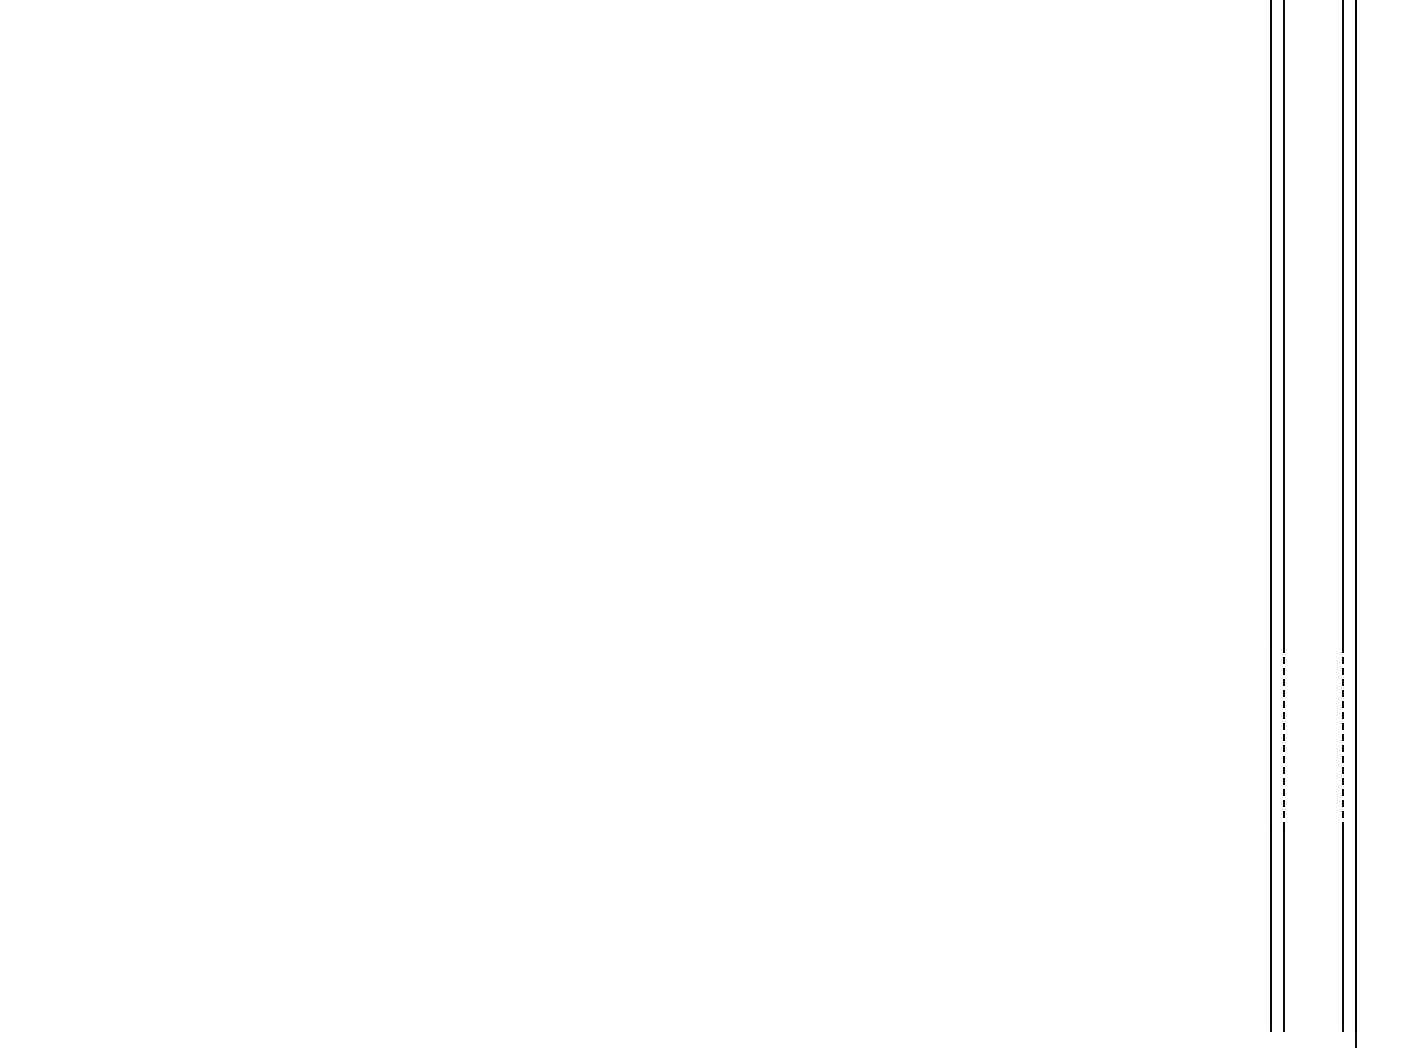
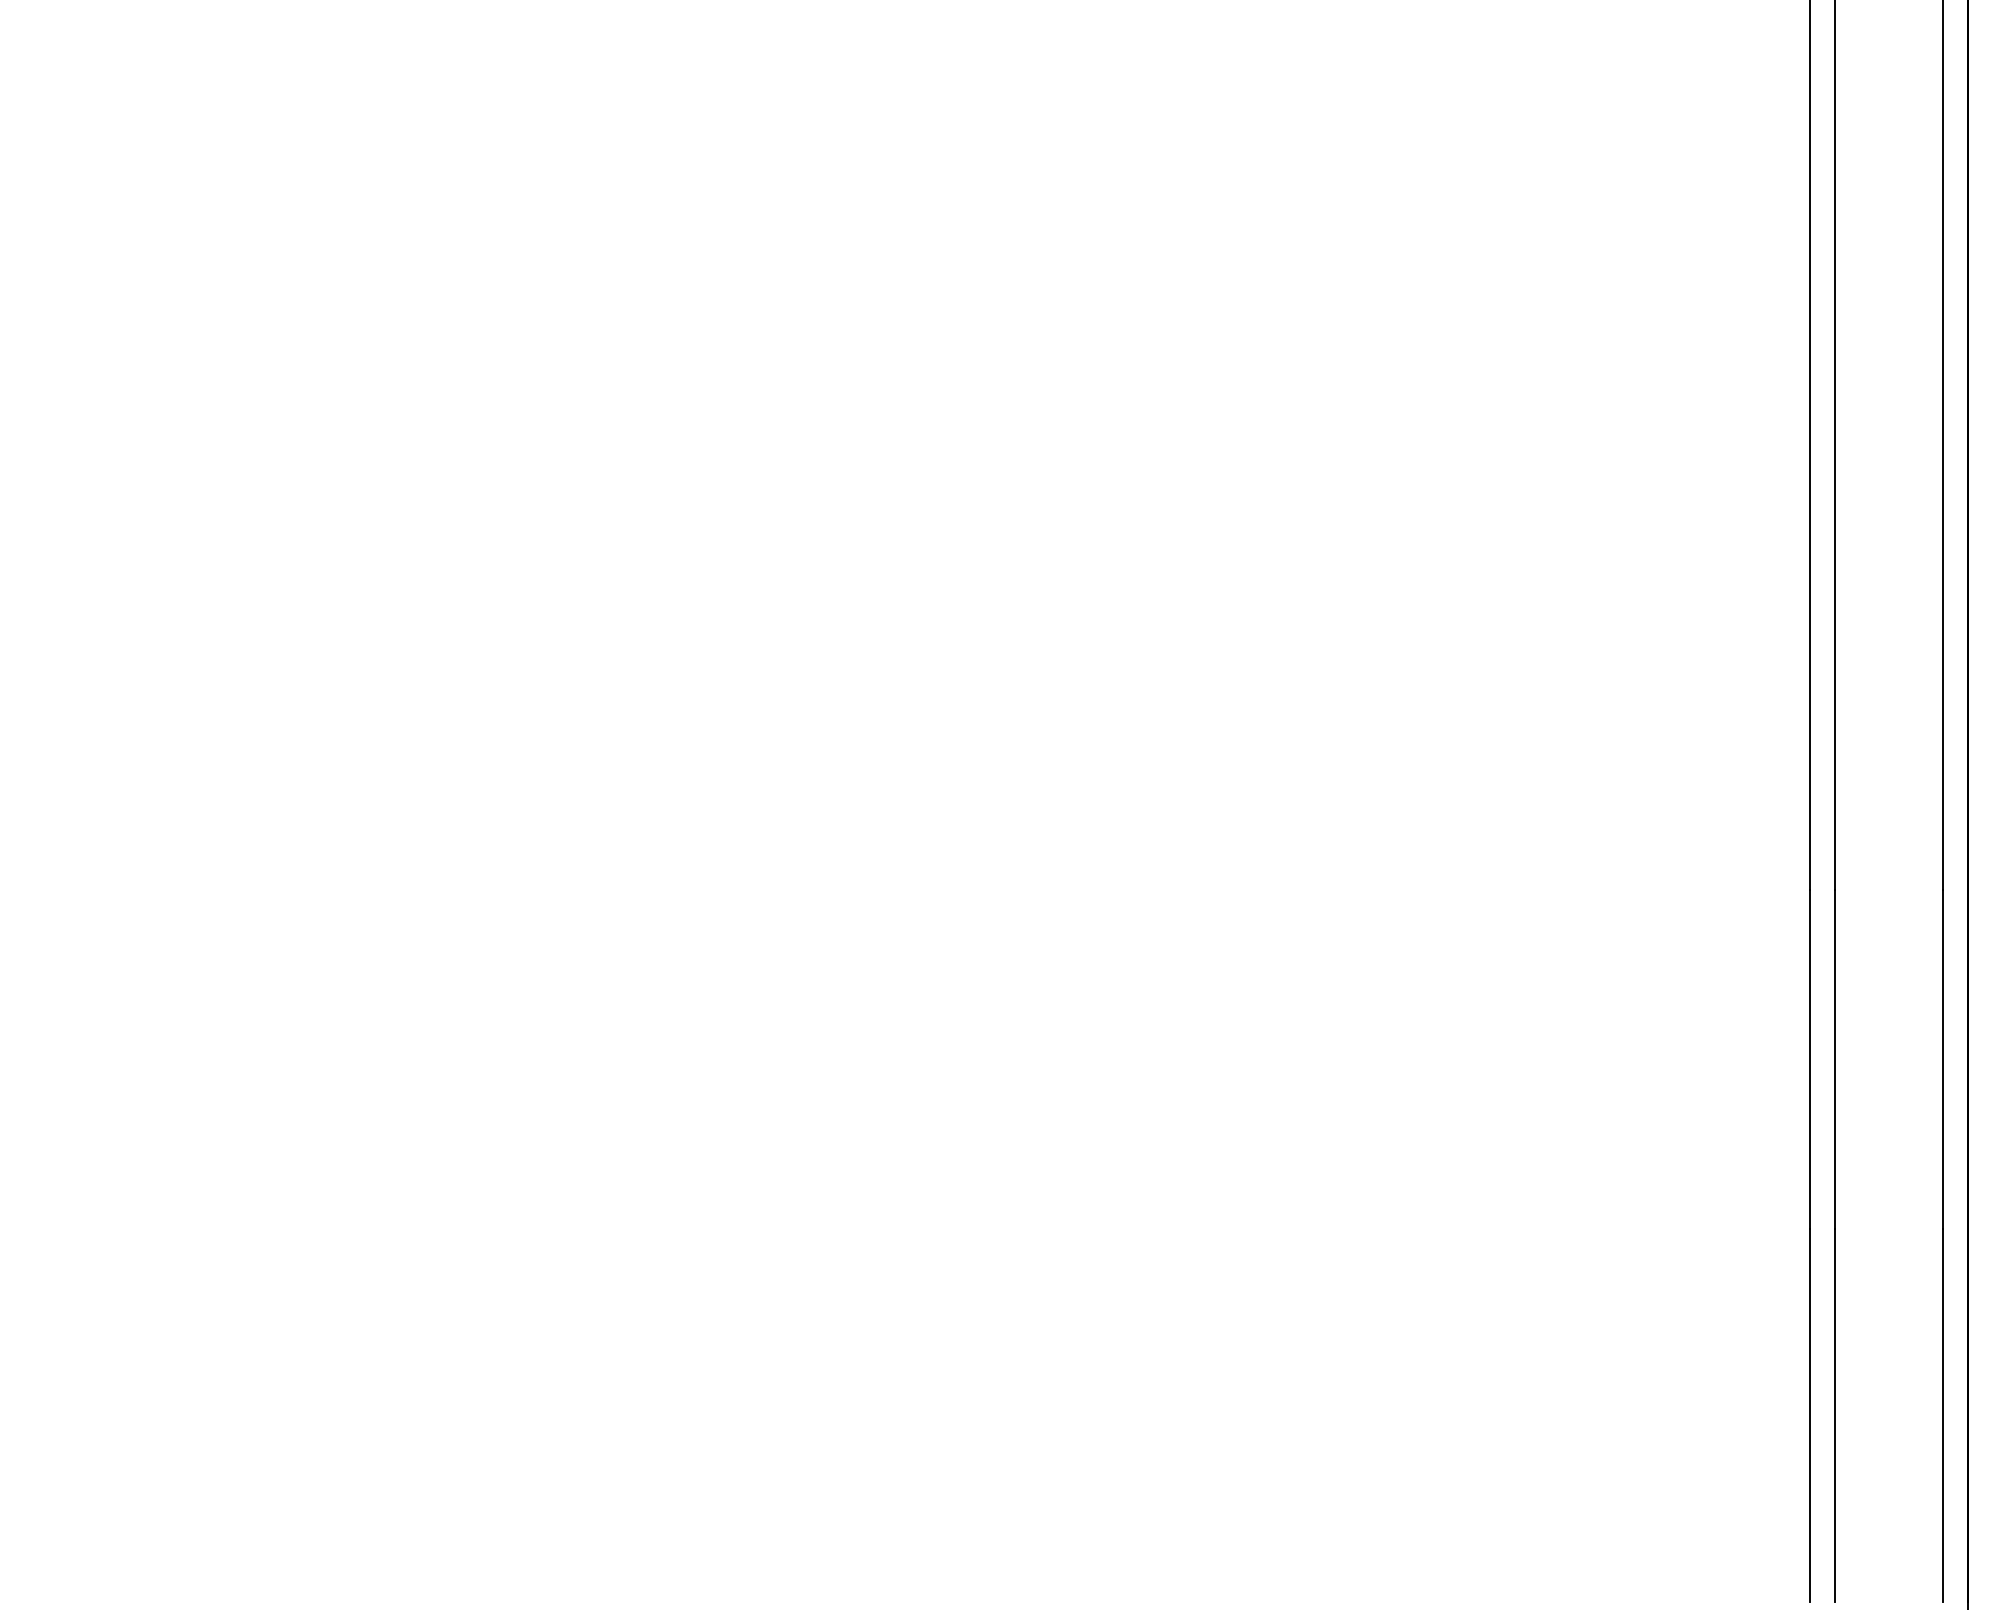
line: (1284, 736) -> (1835, 1058), dashed -> solid
line: (1342, 736) -> (1942, 1058), dashed -> solid

